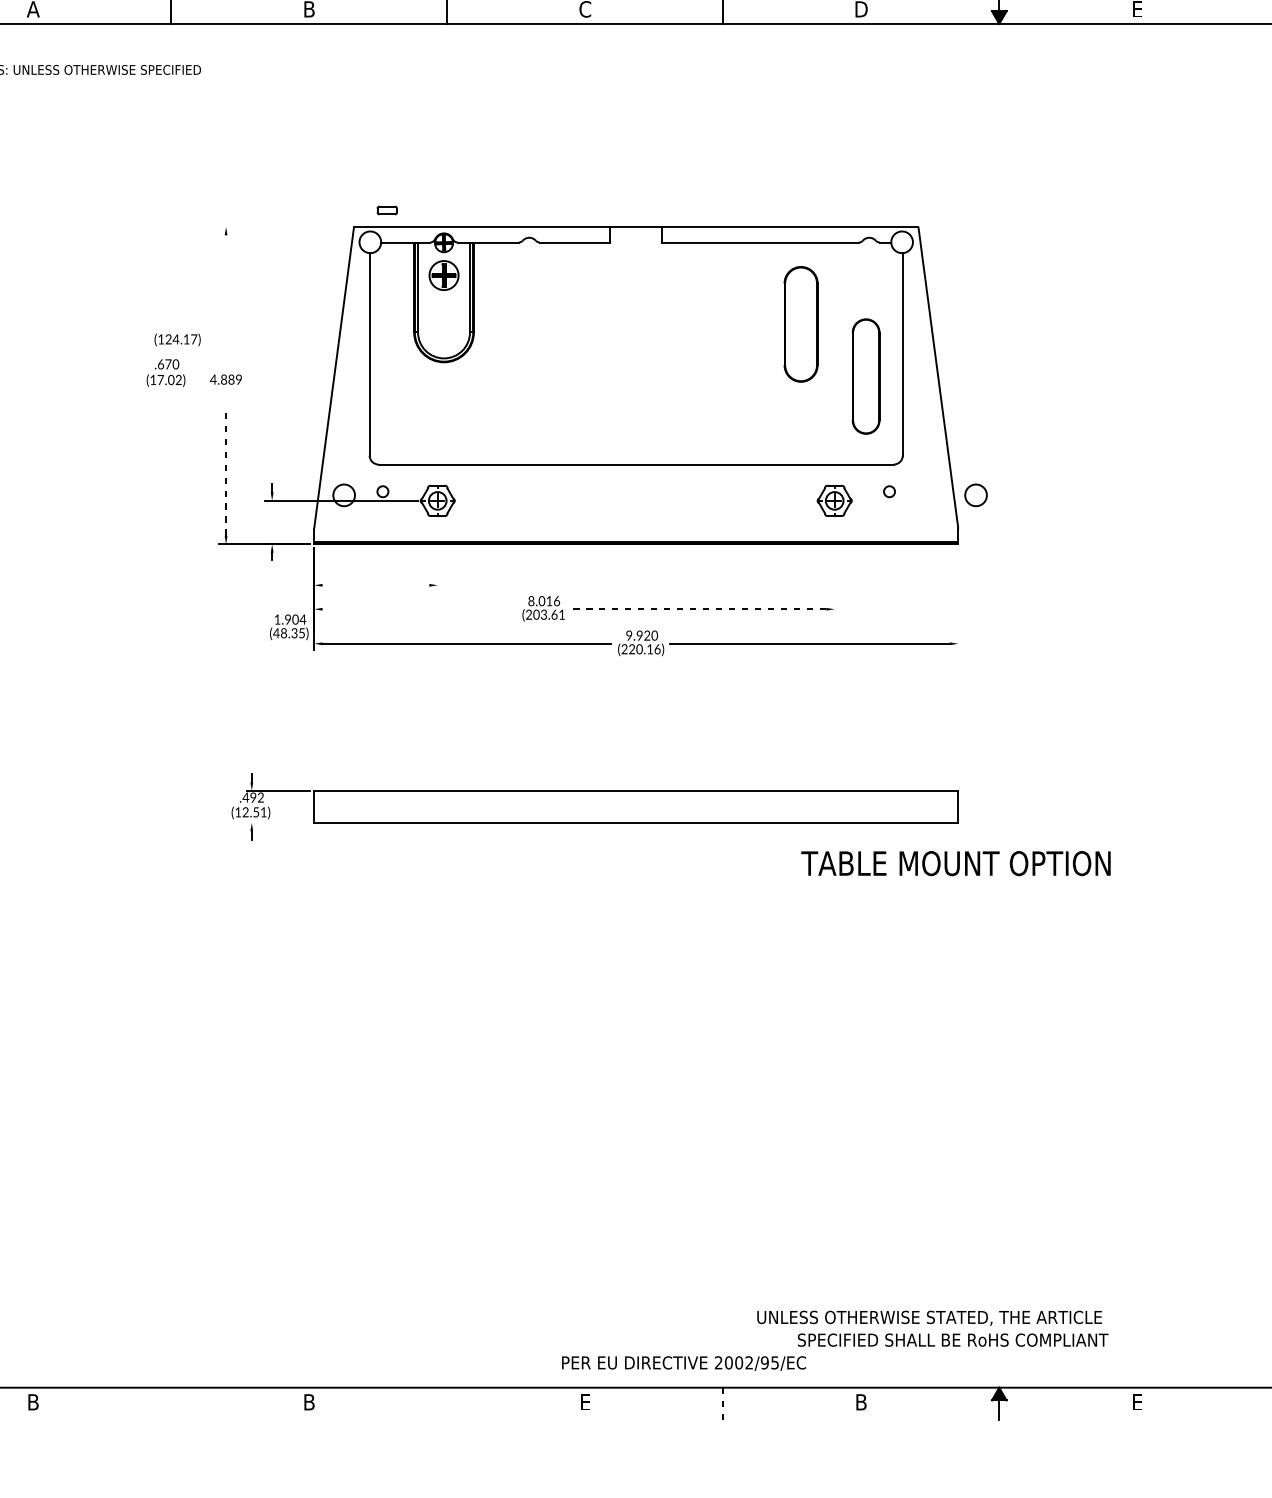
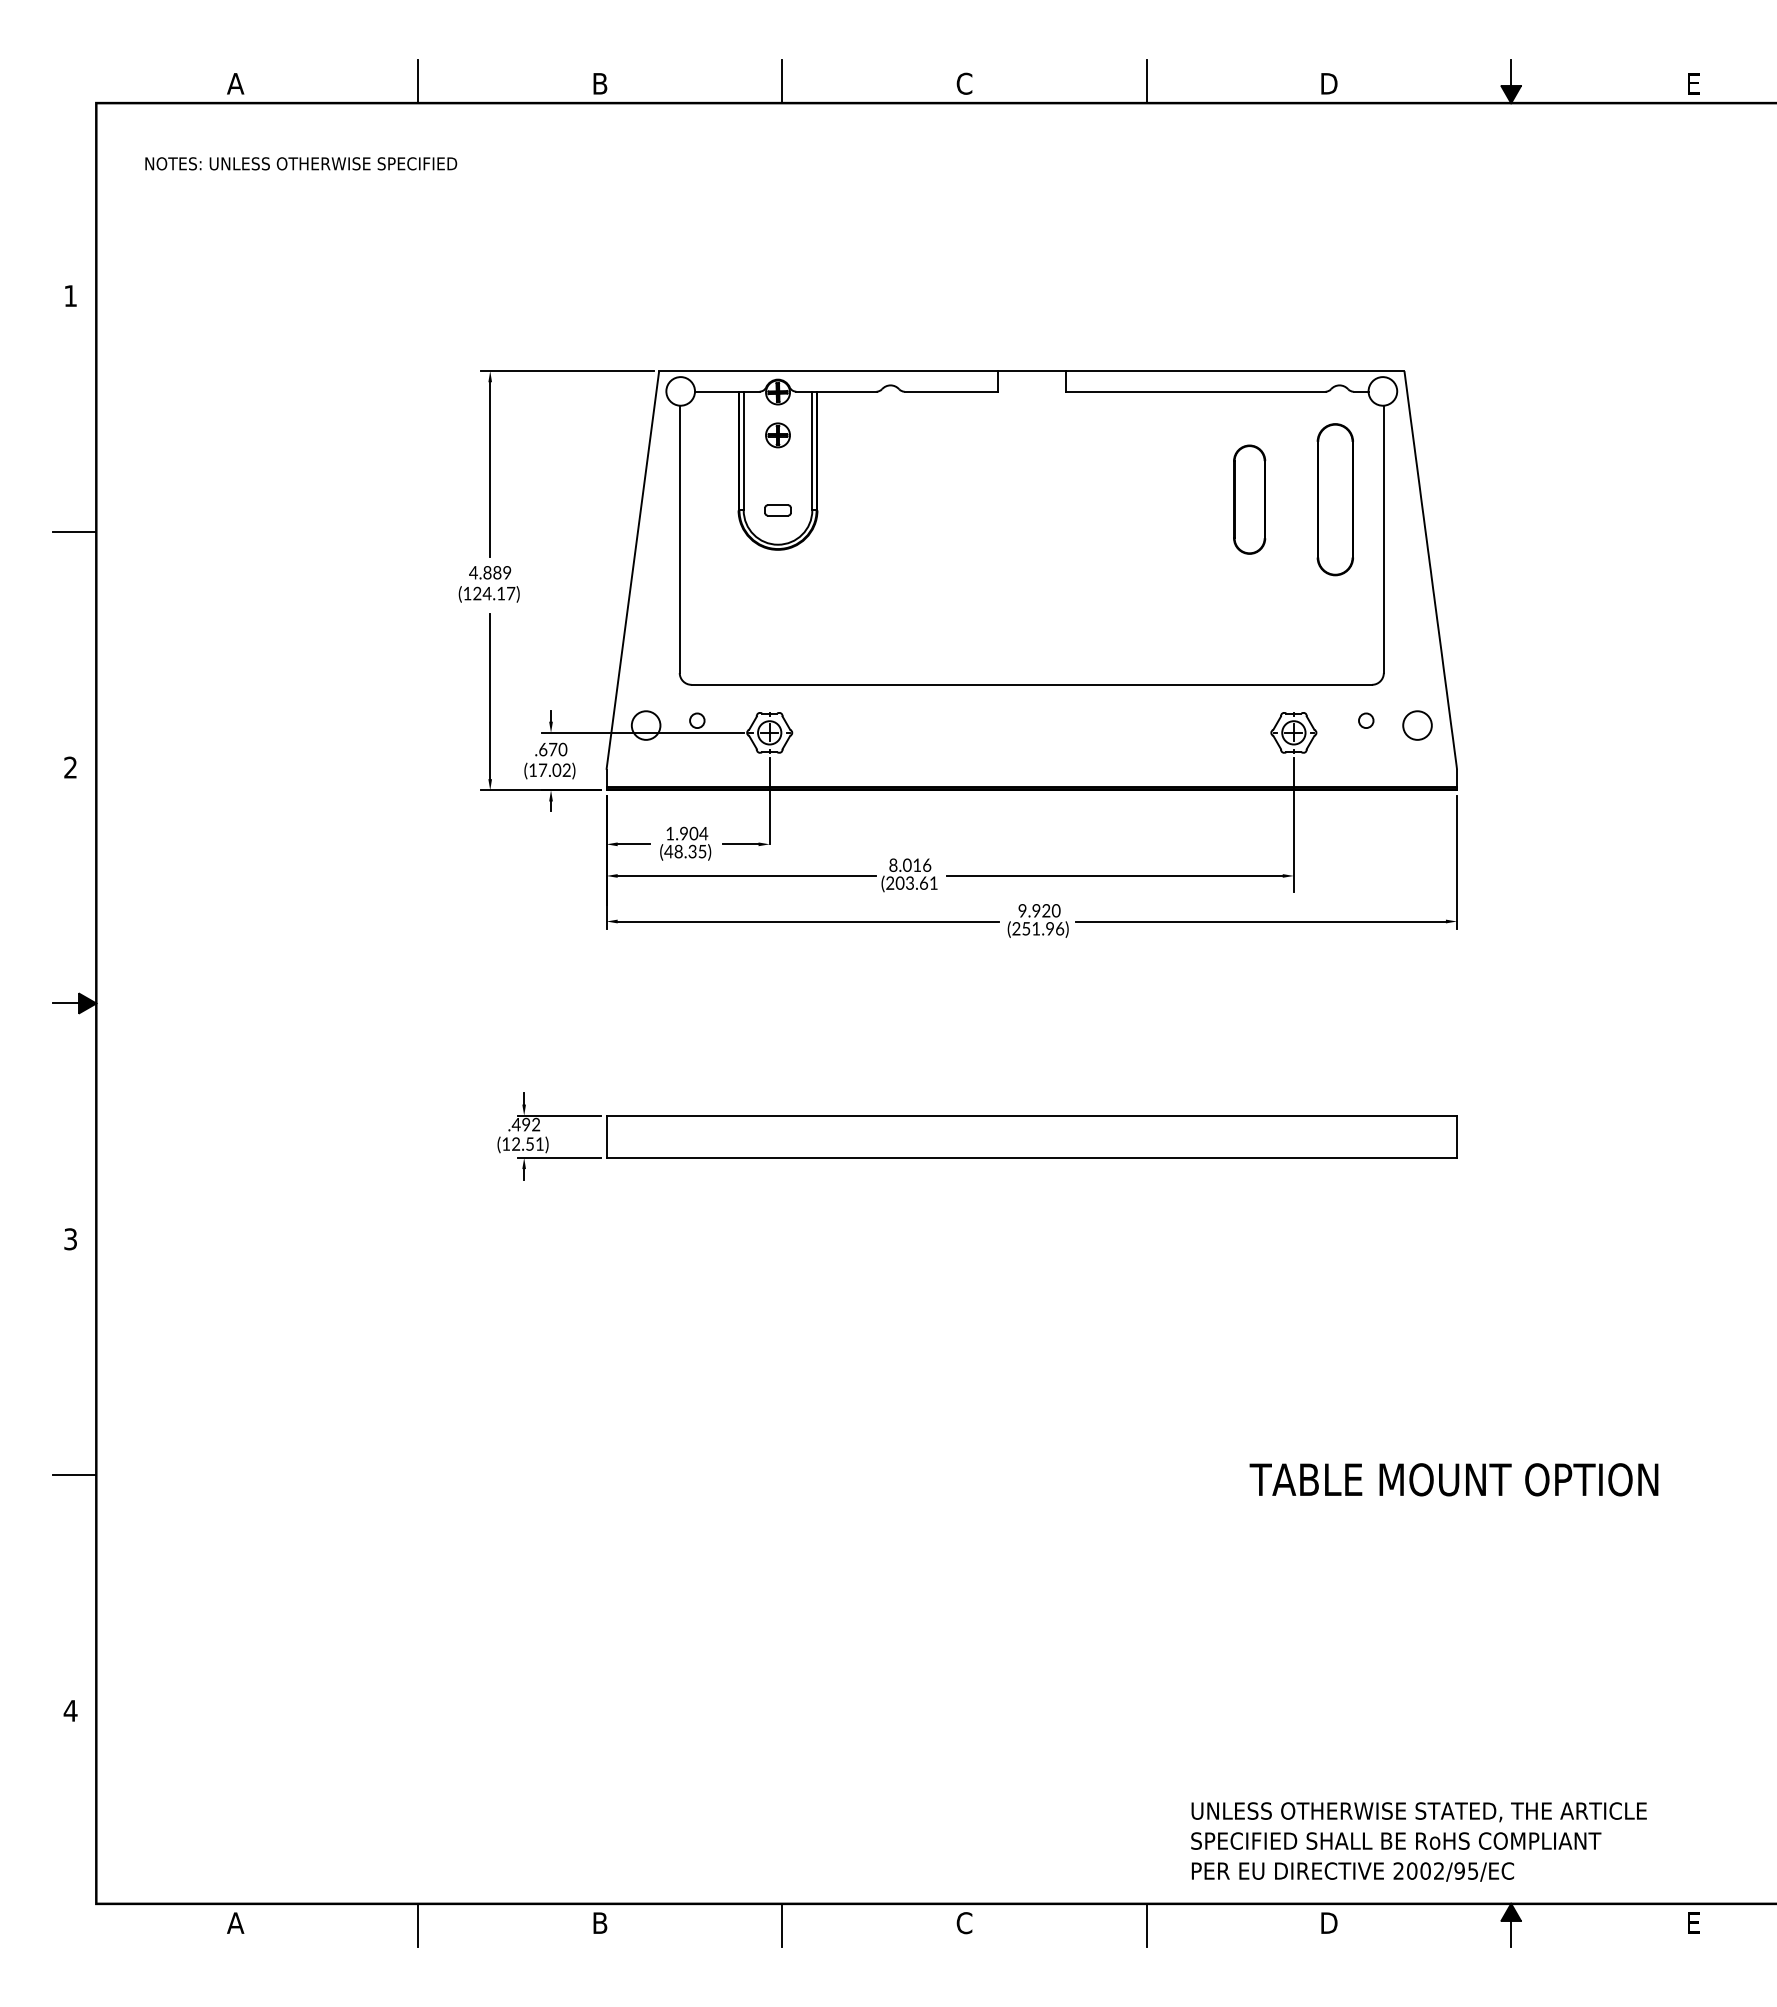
part: (386, 210) -> (777, 510), moved
line: (283, 227) -> (566, 371), added
part: (443, 275) -> (777, 435), size x0.62
line: (226, 301) -> (490, 469), added
part: (801, 324) -> (1249, 499), size x0.71
text: (177, 340) -> (488, 594), moved
text: (165, 372) -> (549, 760), moved
part: (865, 376) -> (1334, 499), moved
line: (226, 473) -> (490, 696), dashed -> solid
circle: (976, 495) -> (1417, 725), moved
line: (437, 552) -> (769, 801), added
line: (834, 571) -> (1293, 825), added
line: (334, 585) -> (633, 844), added
line: (415, 585) -> (740, 844), added
line: (958, 599) -> (1457, 862), added
line: (420, 608) -> (746, 875), added
line: (698, 608) -> (1114, 875), dashed -> solid
text: (289, 627) -> (685, 843), moved
text: (640, 649) -> (1037, 928), (220.16) -> (251.96)
line: (278, 822) -> (559, 1157), added
text: (955, 863) -> (1453, 1479), moved
text: (953, 1339) -> (1396, 1840), moved
text: (683, 1363) -> (1352, 1871), moved
text: (33, 1401) -> (235, 1922), B -> A
text: (861, 1401) -> (1329, 1922), B -> D
text: (585, 1402) -> (964, 1923), E -> C
line: (171, 1403) -> (417, 1924), added
line: (447, 1403) -> (782, 1924), added
line: (723, 1403) -> (1146, 1924), dashed -> solid

